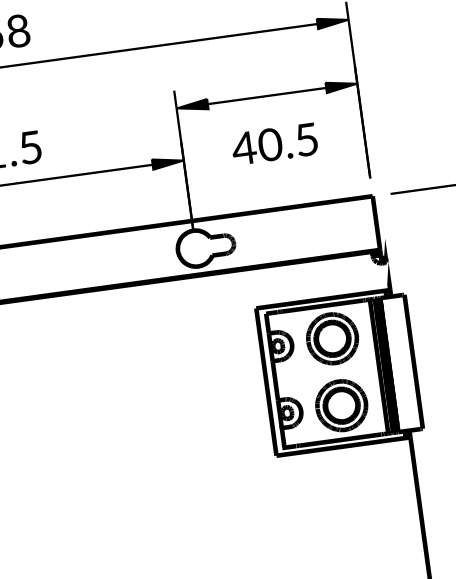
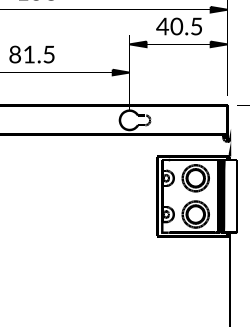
text: (273, 144) -> (178, 26), moved

